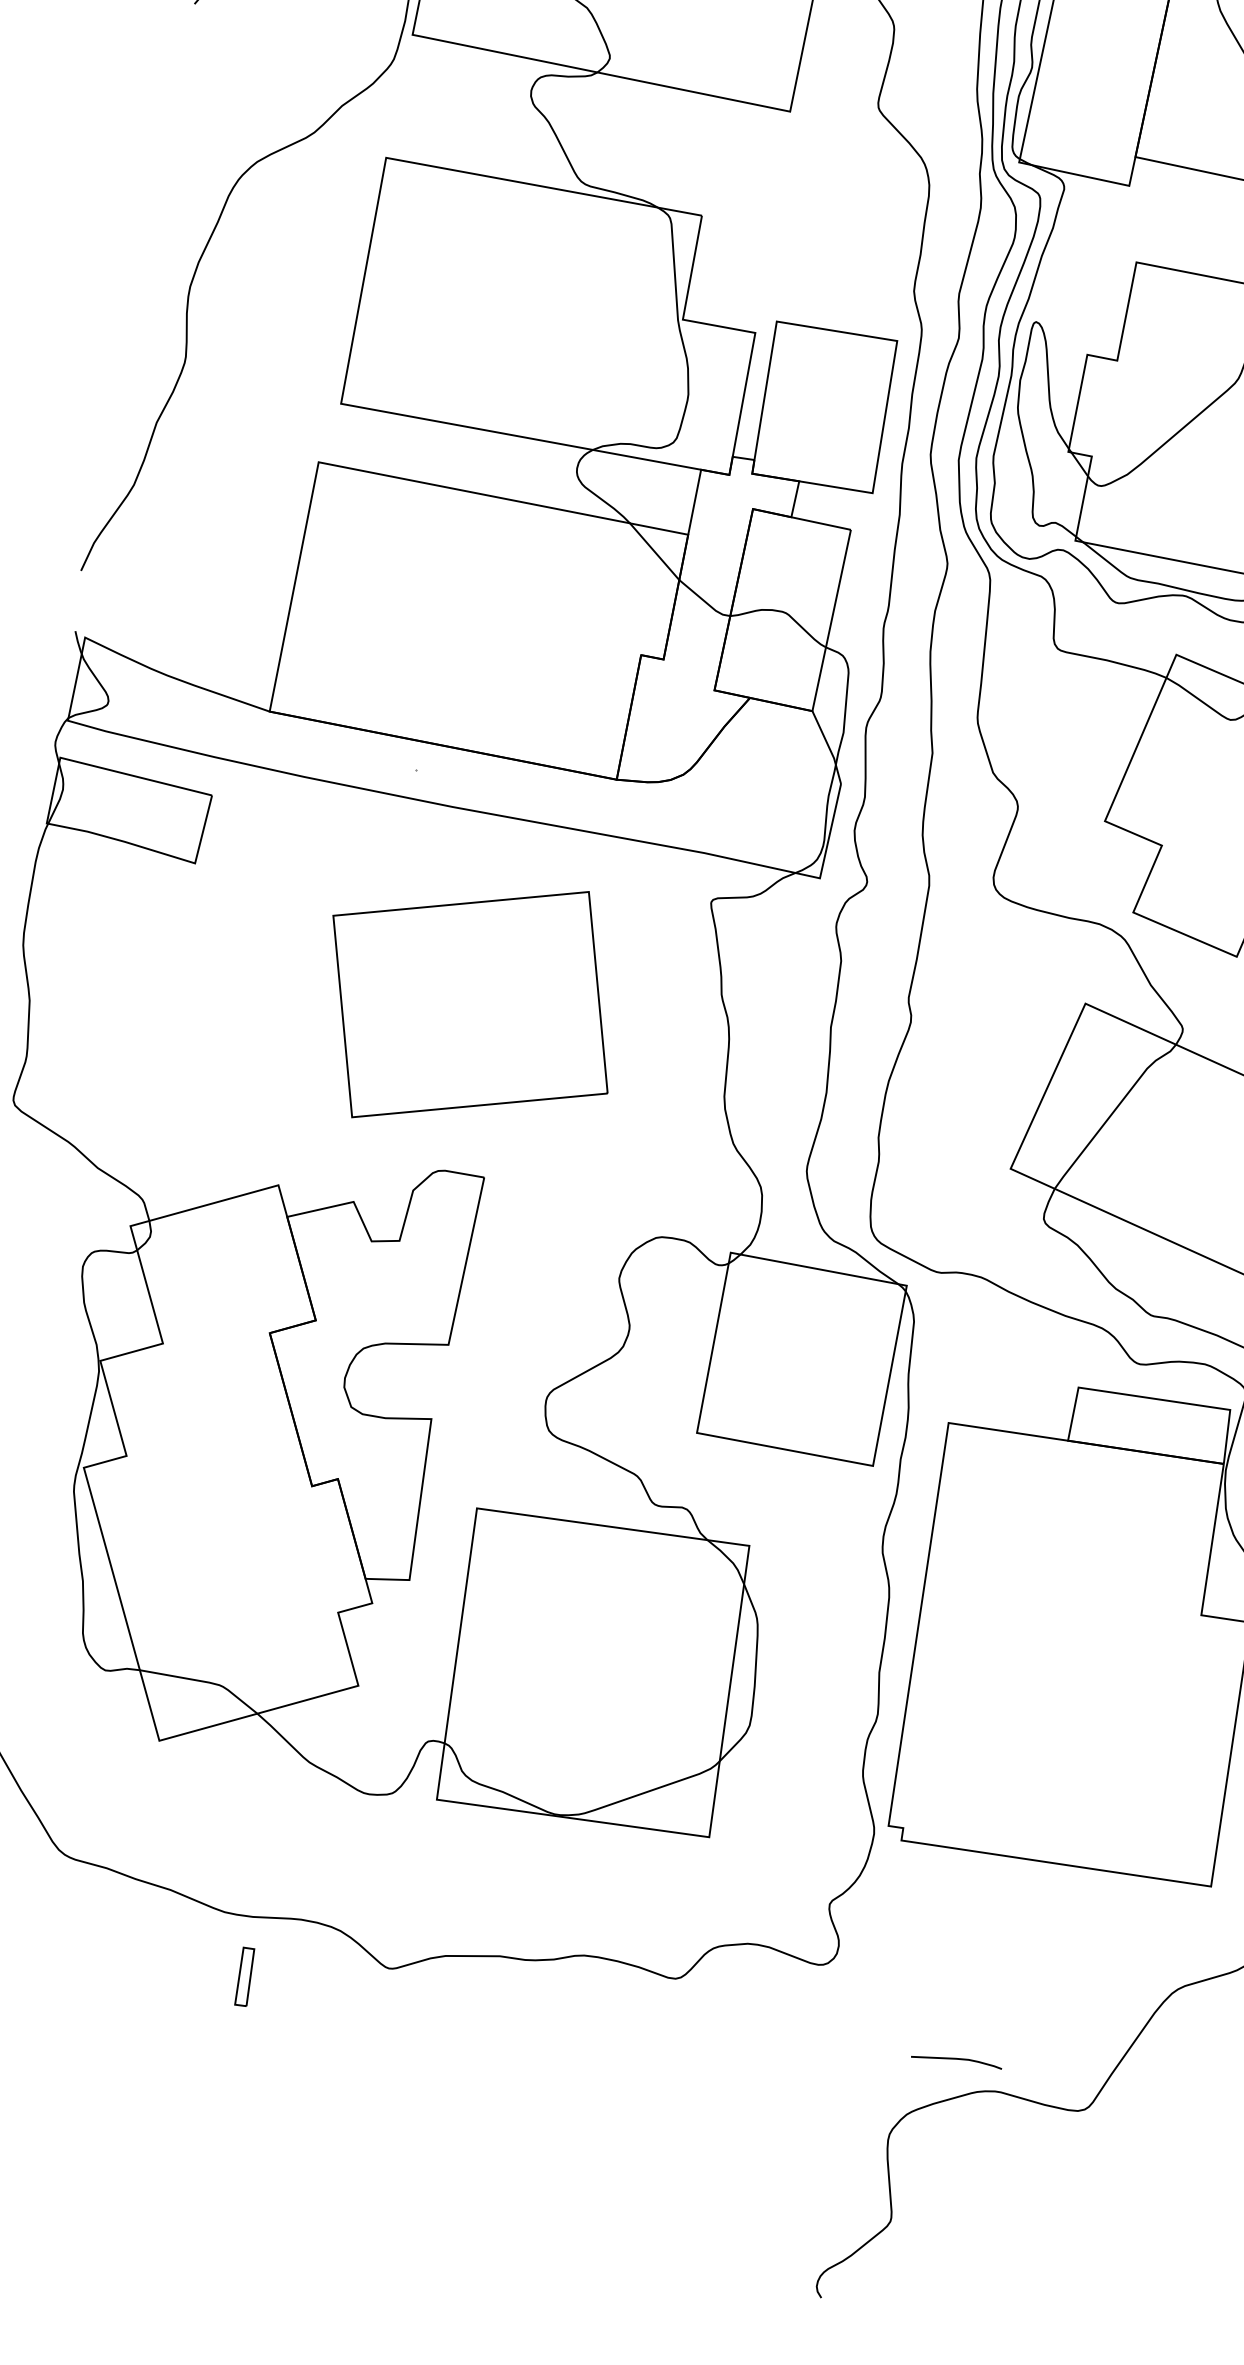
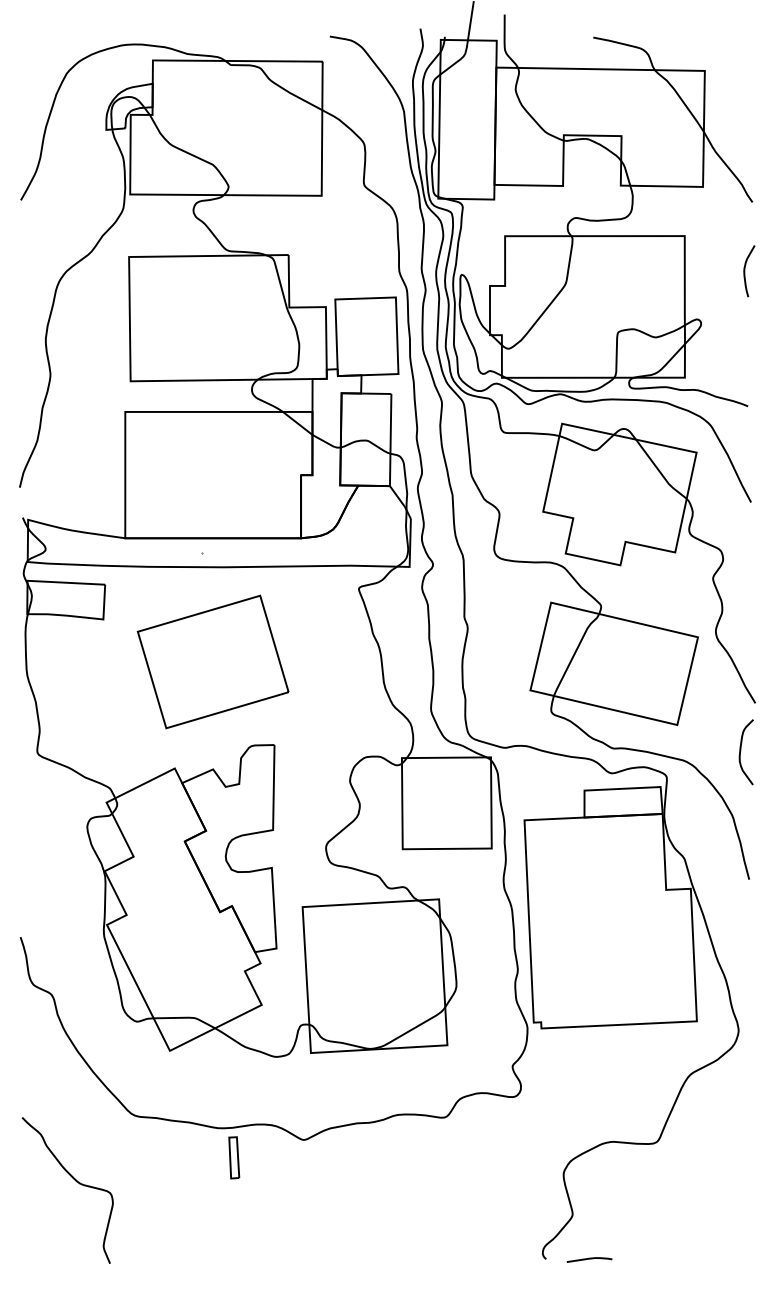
part: (469, 1003) -> (212, 661), moved
part: (245, 1976) -> (234, 1157), size x1.43
curve: (956, 2060) -> (589, 1259), moved

